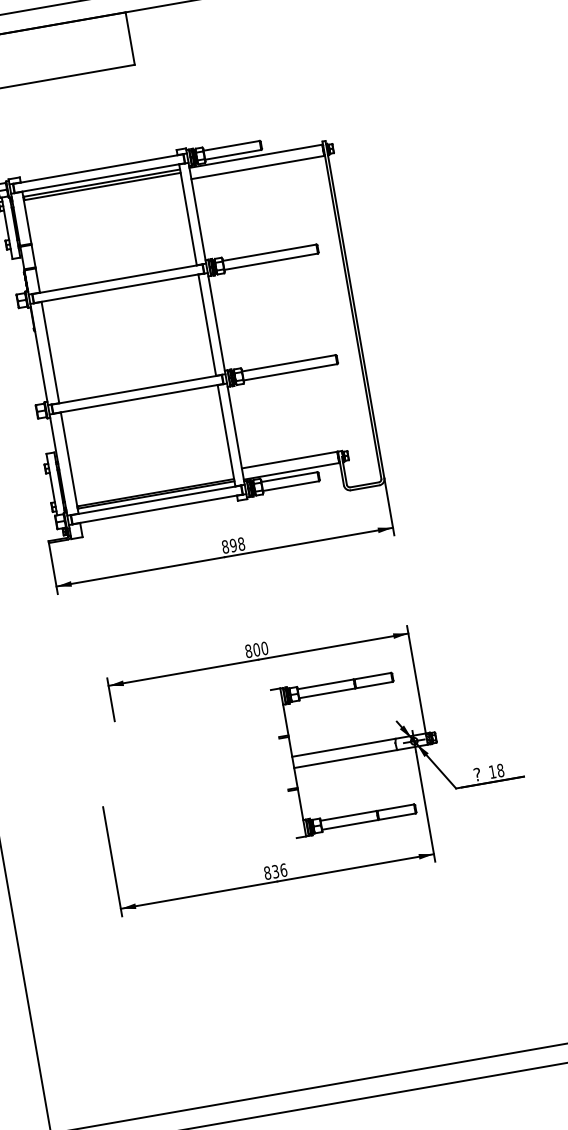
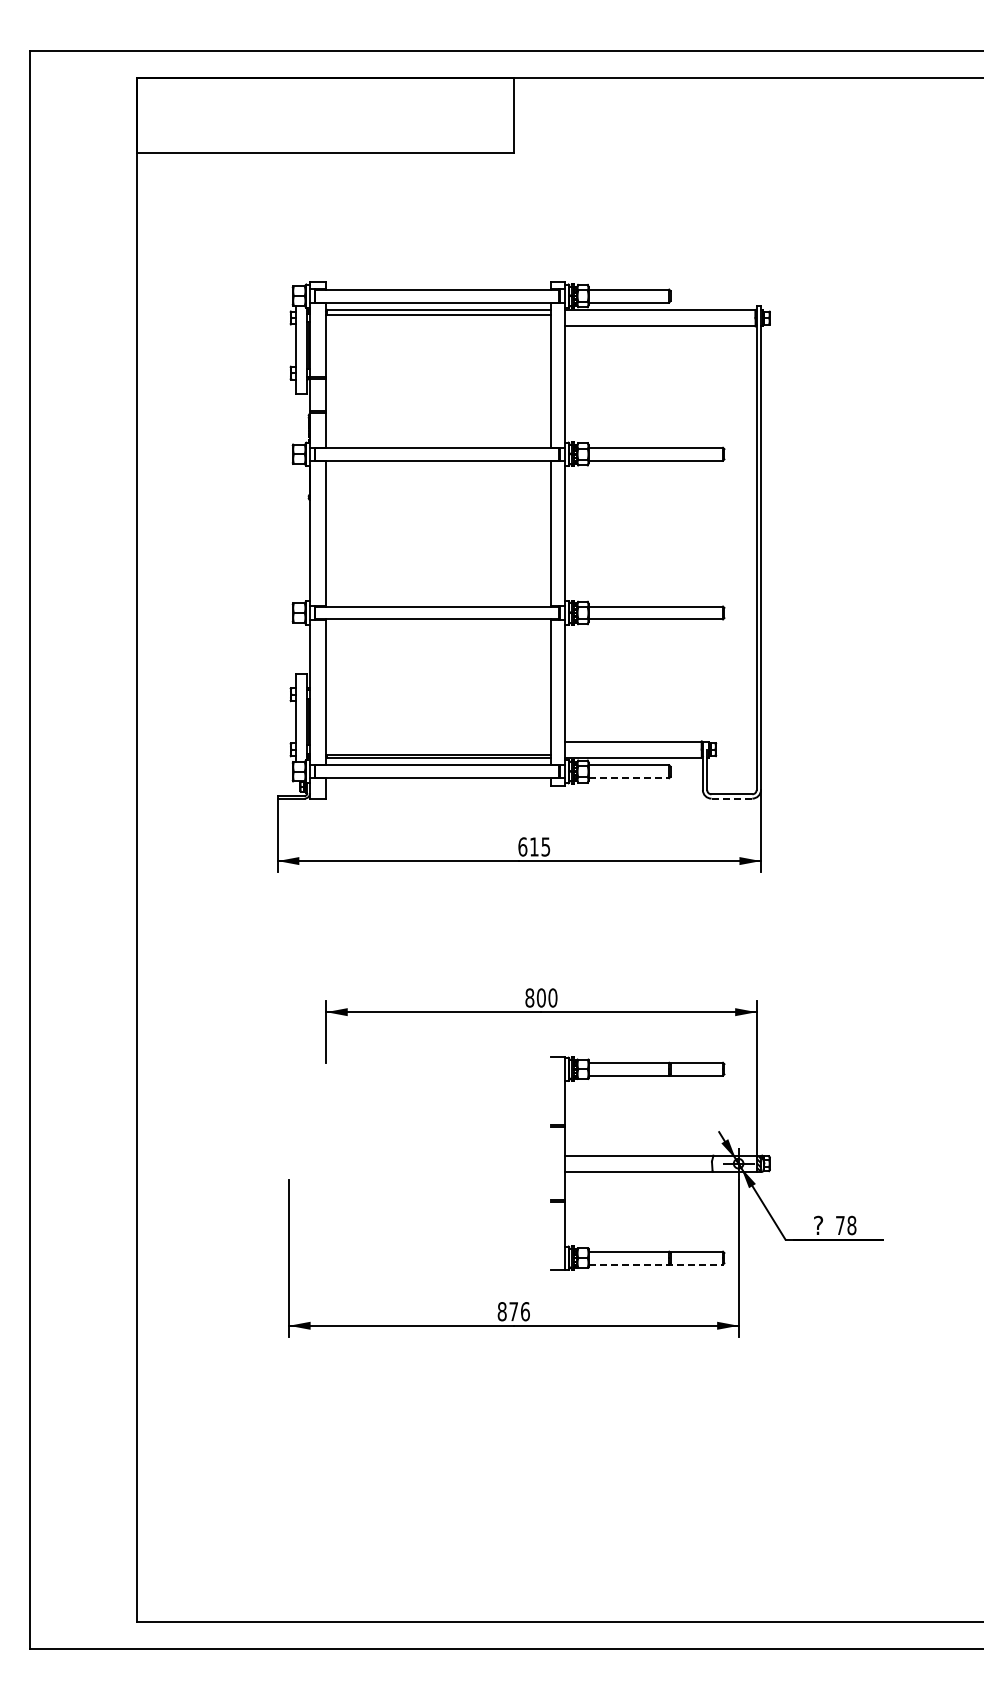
line: (291, 486) -> (629, 778), solid -> dashed
line: (364, 487) -> (731, 798), solid -> dashed
text: (233, 545) -> (534, 846), 898 -> 615
text: (492, 771) -> (840, 1225), 18 -> 78
line: (369, 821) -> (656, 1264), solid -> dashed
text: (275, 871) -> (513, 1311), 836 -> 876

